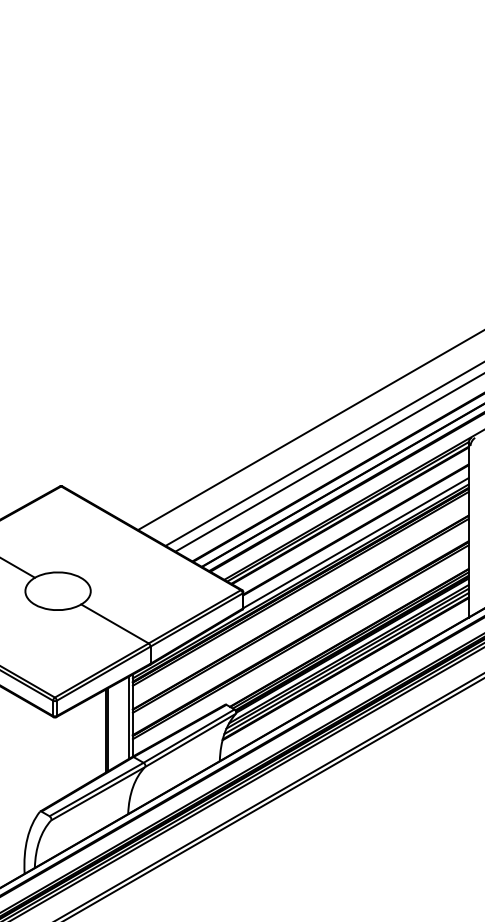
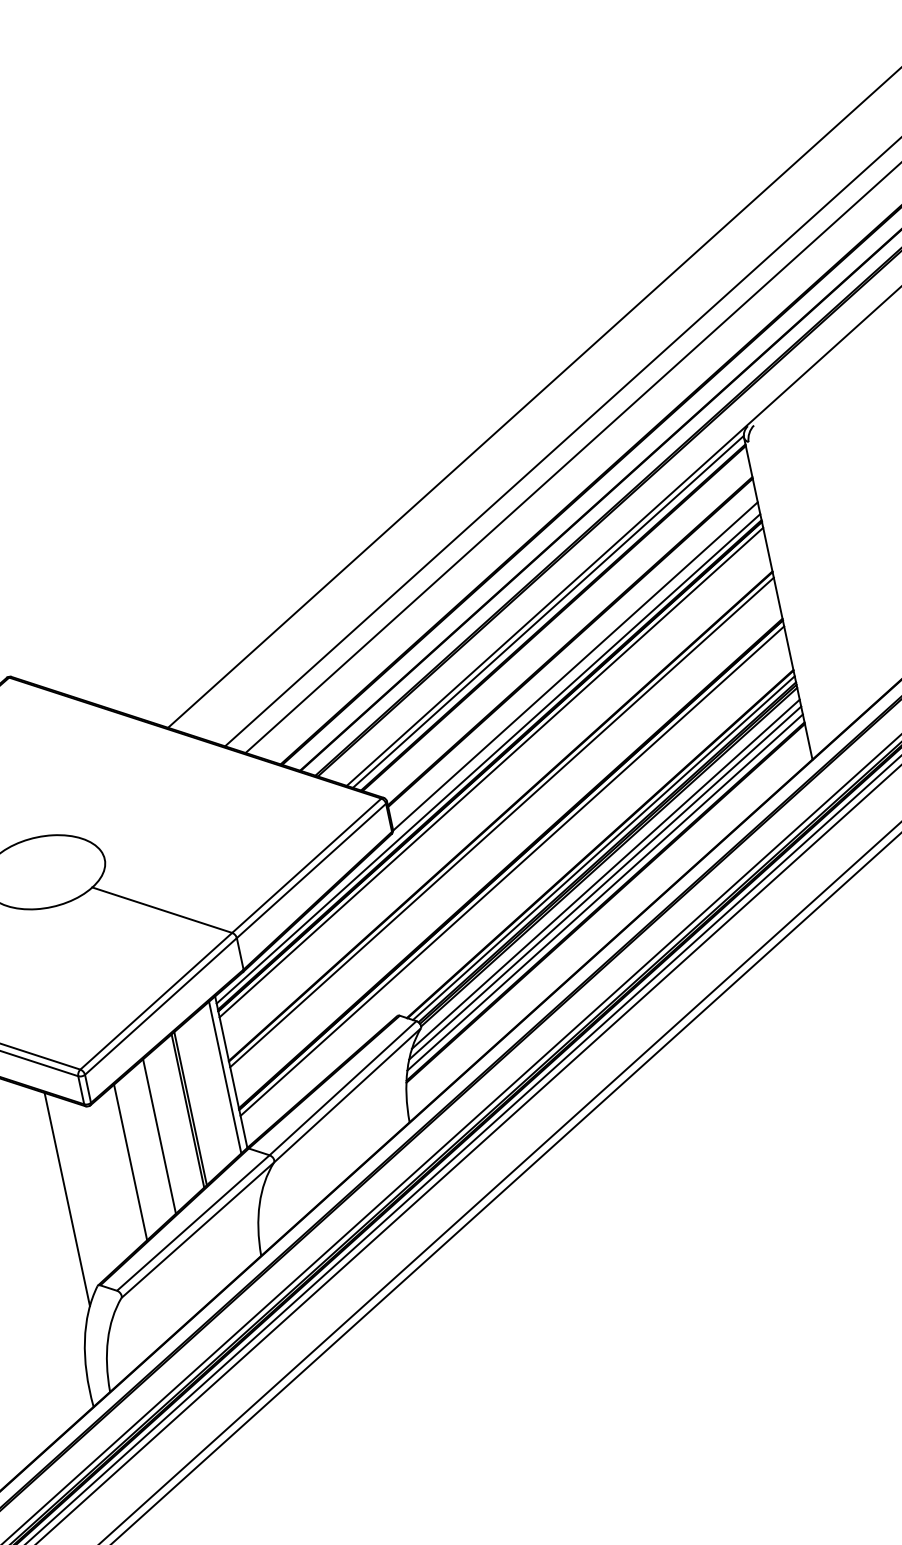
line: (88, 740) -> (159, 1135), added
line: (70, 751) -> (130, 1163), added
line: (33, 763) -> (66, 1199), added

